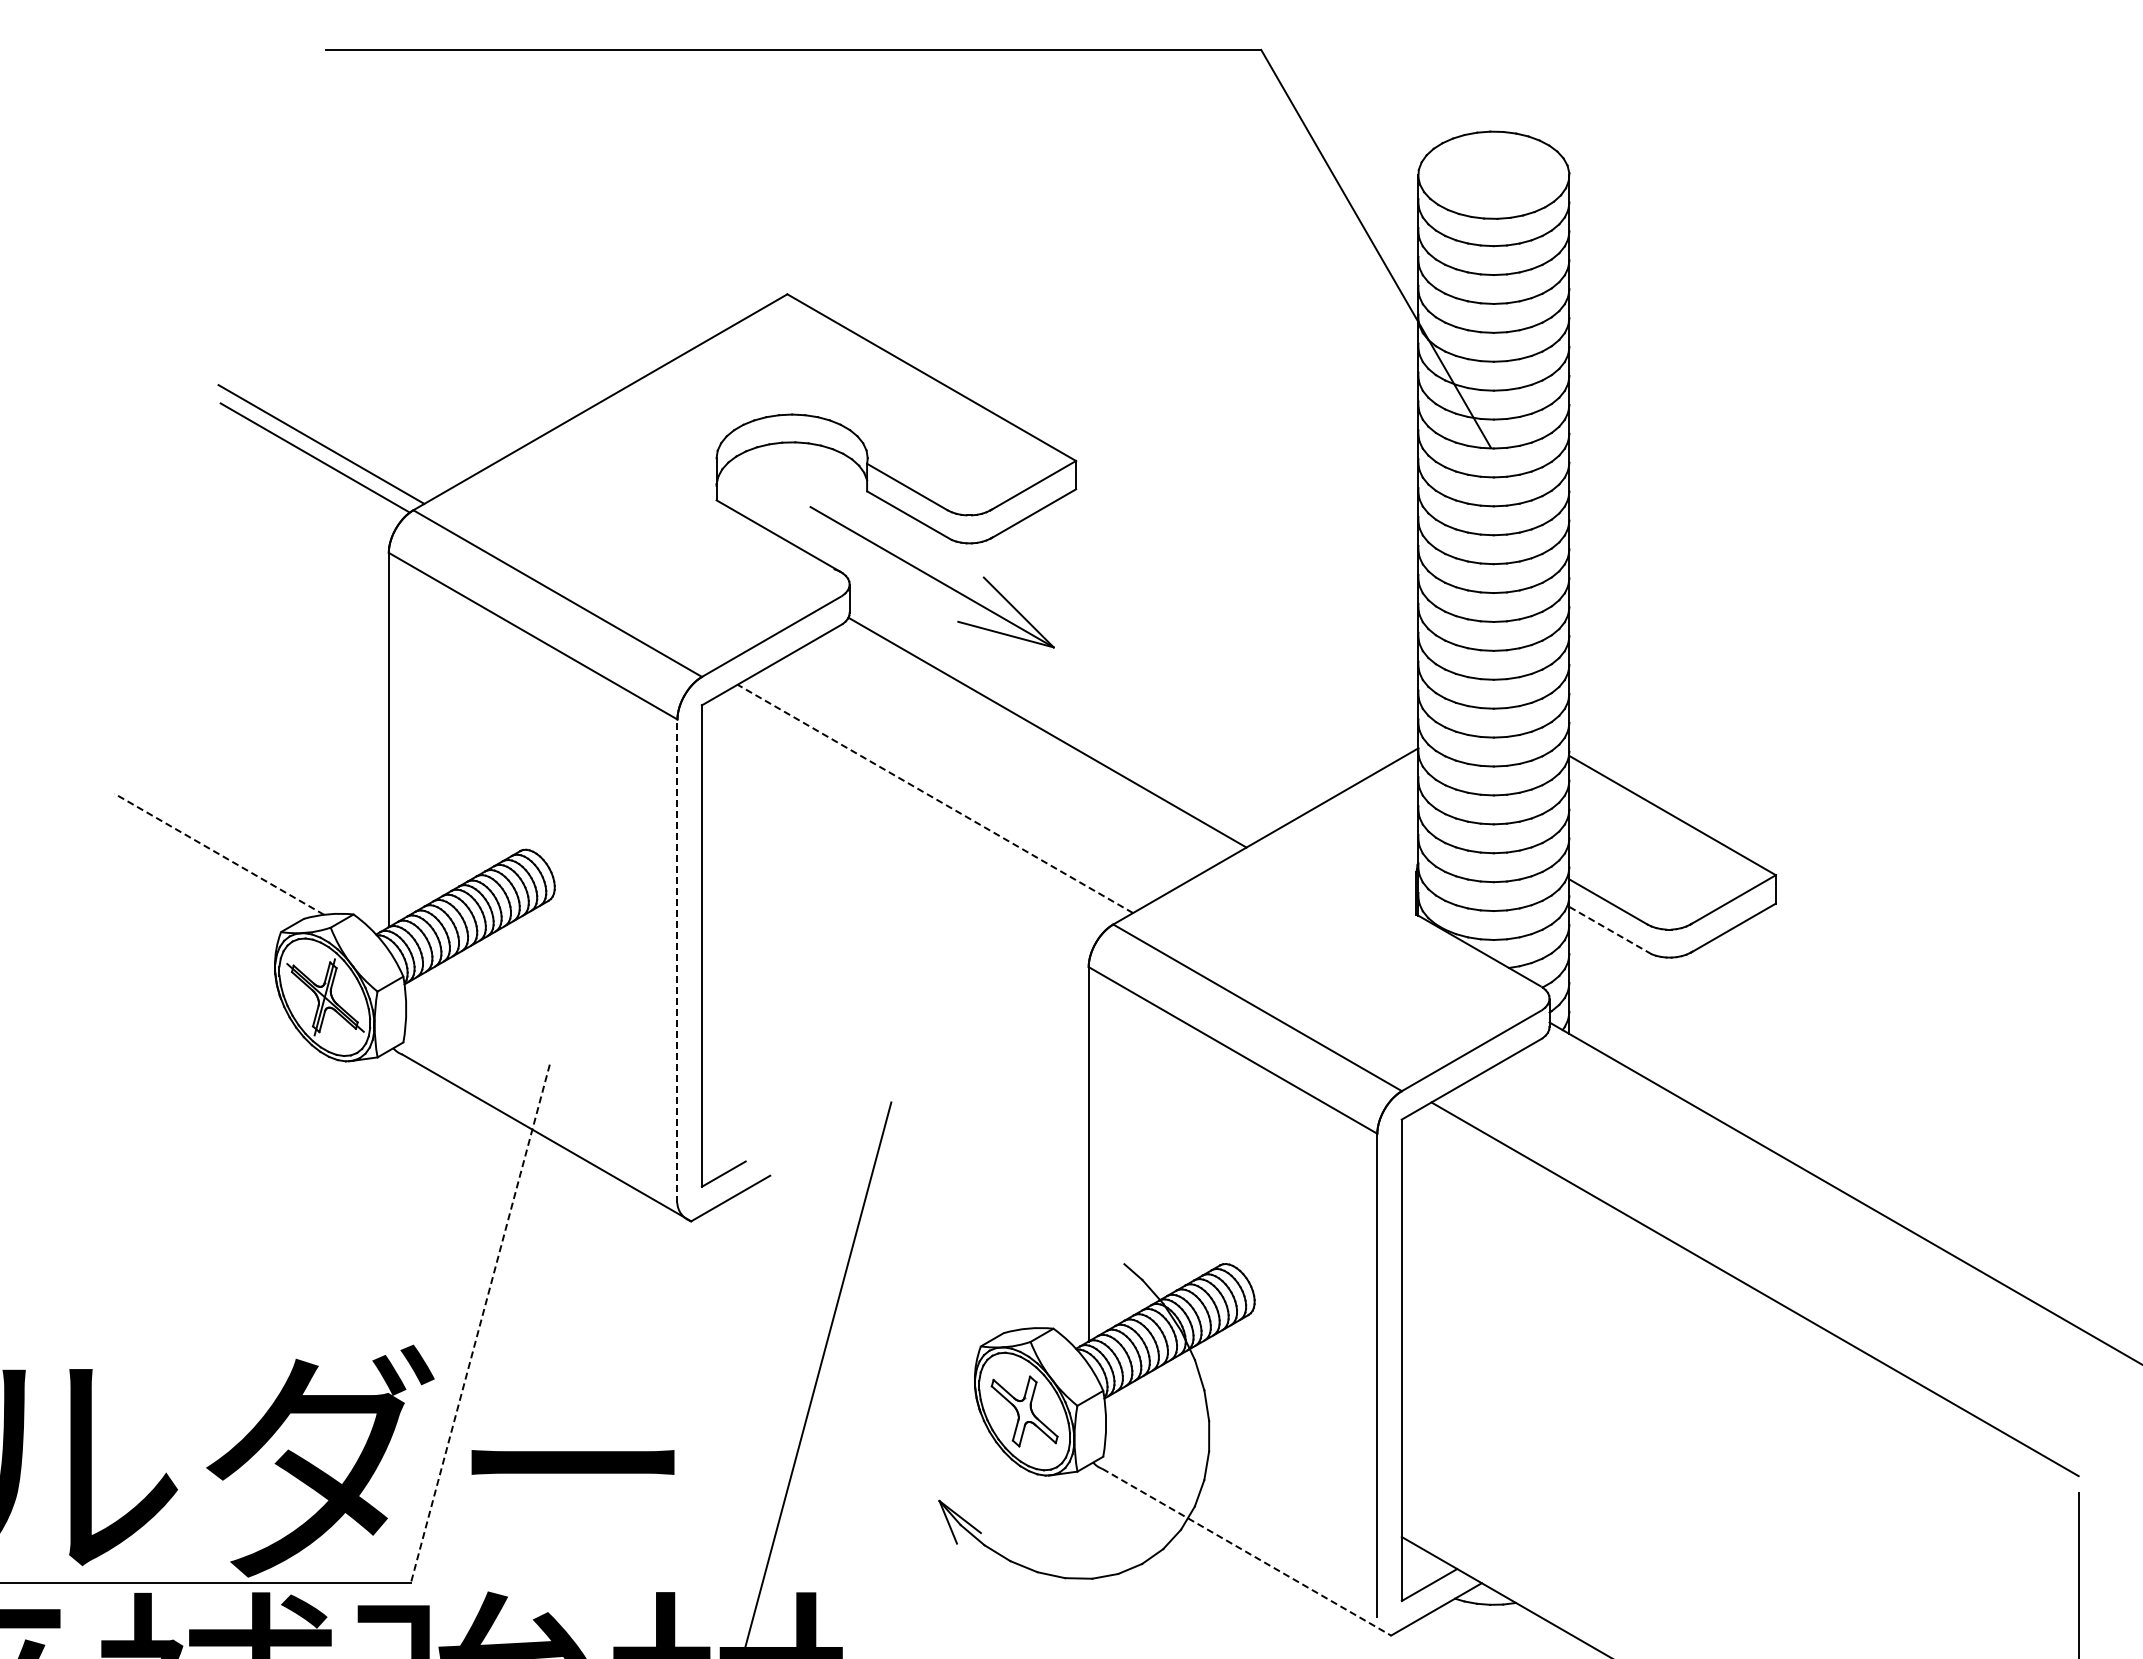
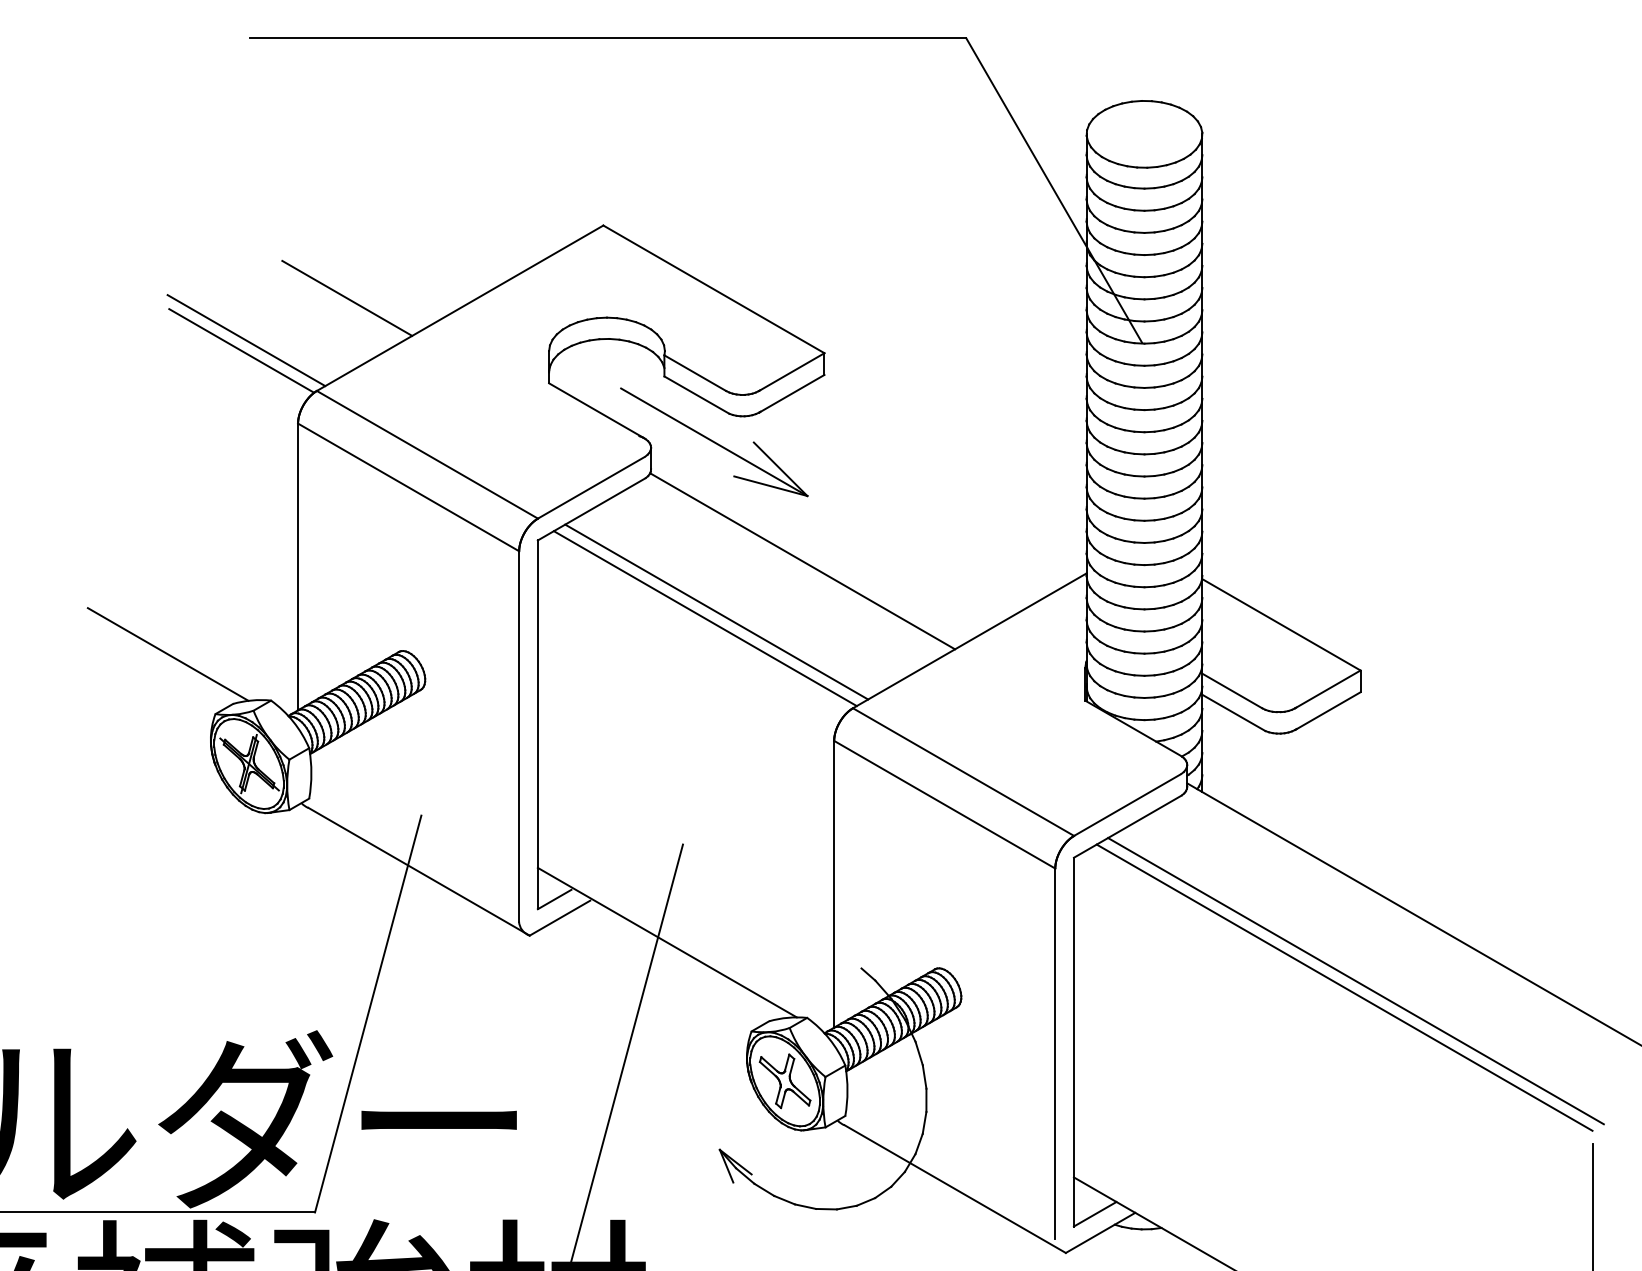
line: (452, 389) -> (346, 298), added
line: (934, 798) -> (716, 611), dashed -> solid
line: (920, 807) -> (705, 618), added
line: (218, 854) -> (167, 654), dashed -> solid
line: (1611, 930) -> (1234, 712), dashed -> solid
line: (677, 961) -> (519, 736), dashed -> solid
line: (870, 1230) -> (667, 942), added
line: (1769, 1280) -> (1355, 980), added
line: (480, 1324) -> (368, 1014), dashed -> solid
line: (1246, 1552) -> (955, 1189), dashed -> solid

